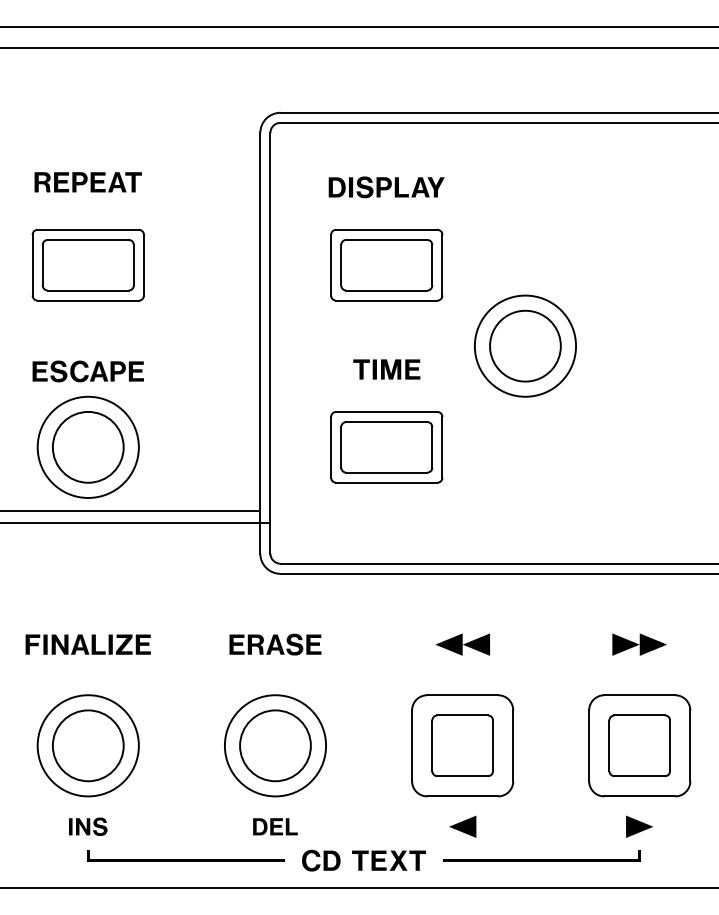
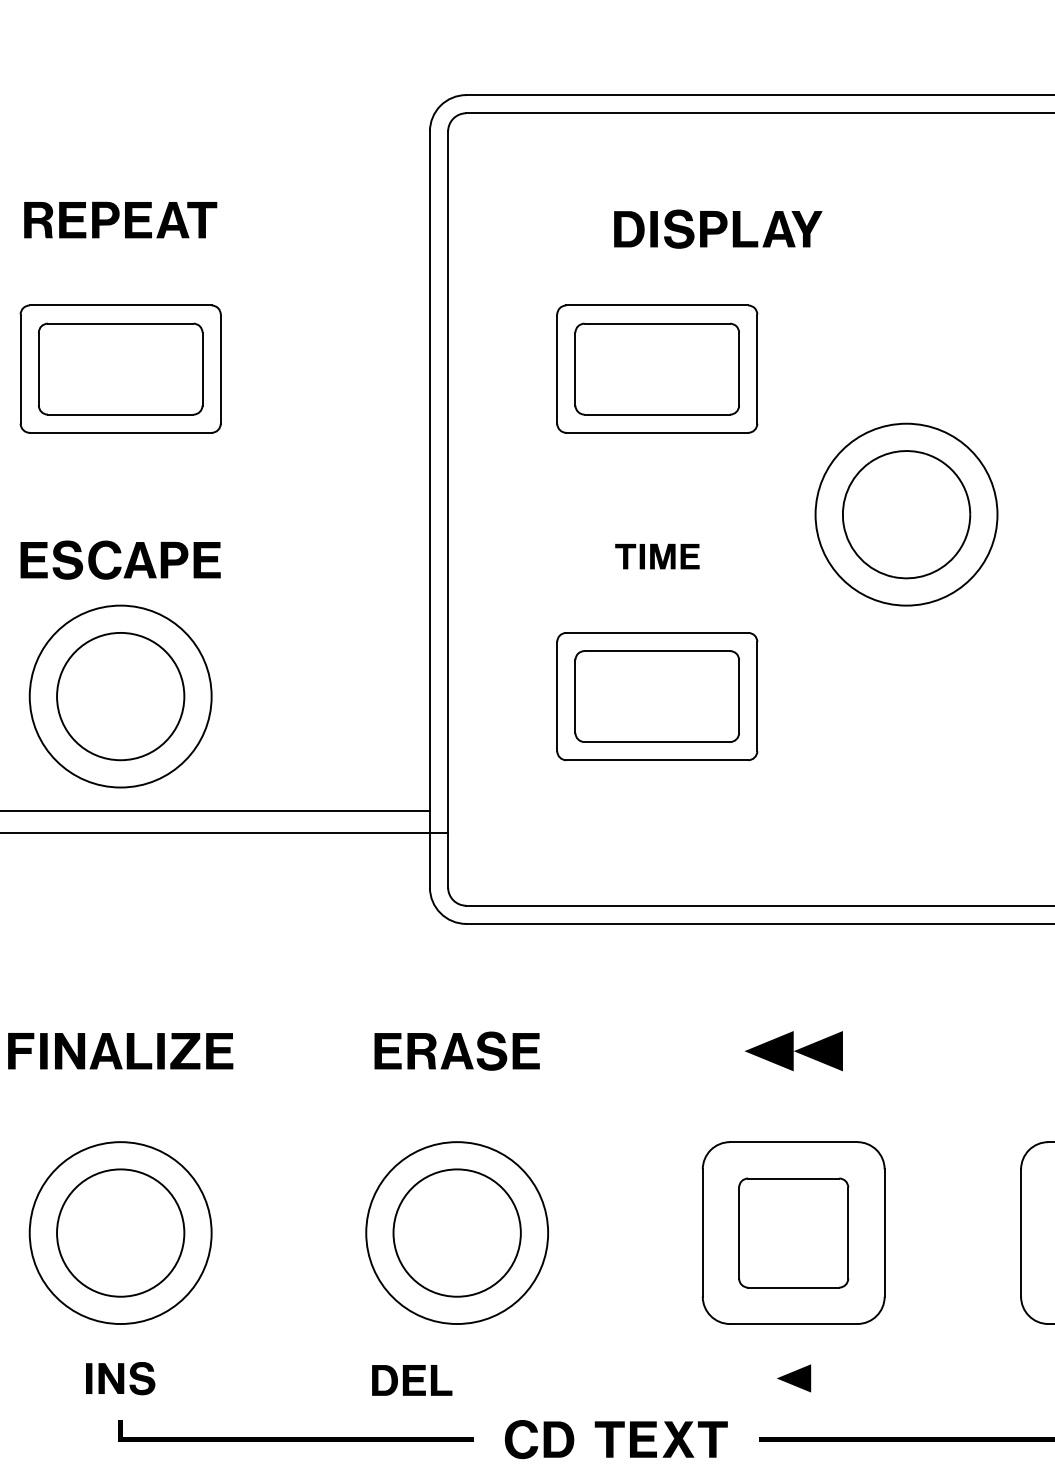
part: (386, 187) -> (717, 229), moved
part: (386, 369) -> (656, 556), size x0.7
part: (275, 826) -> (412, 1379), moved
part: (462, 826) -> (793, 1378), size x0.7

